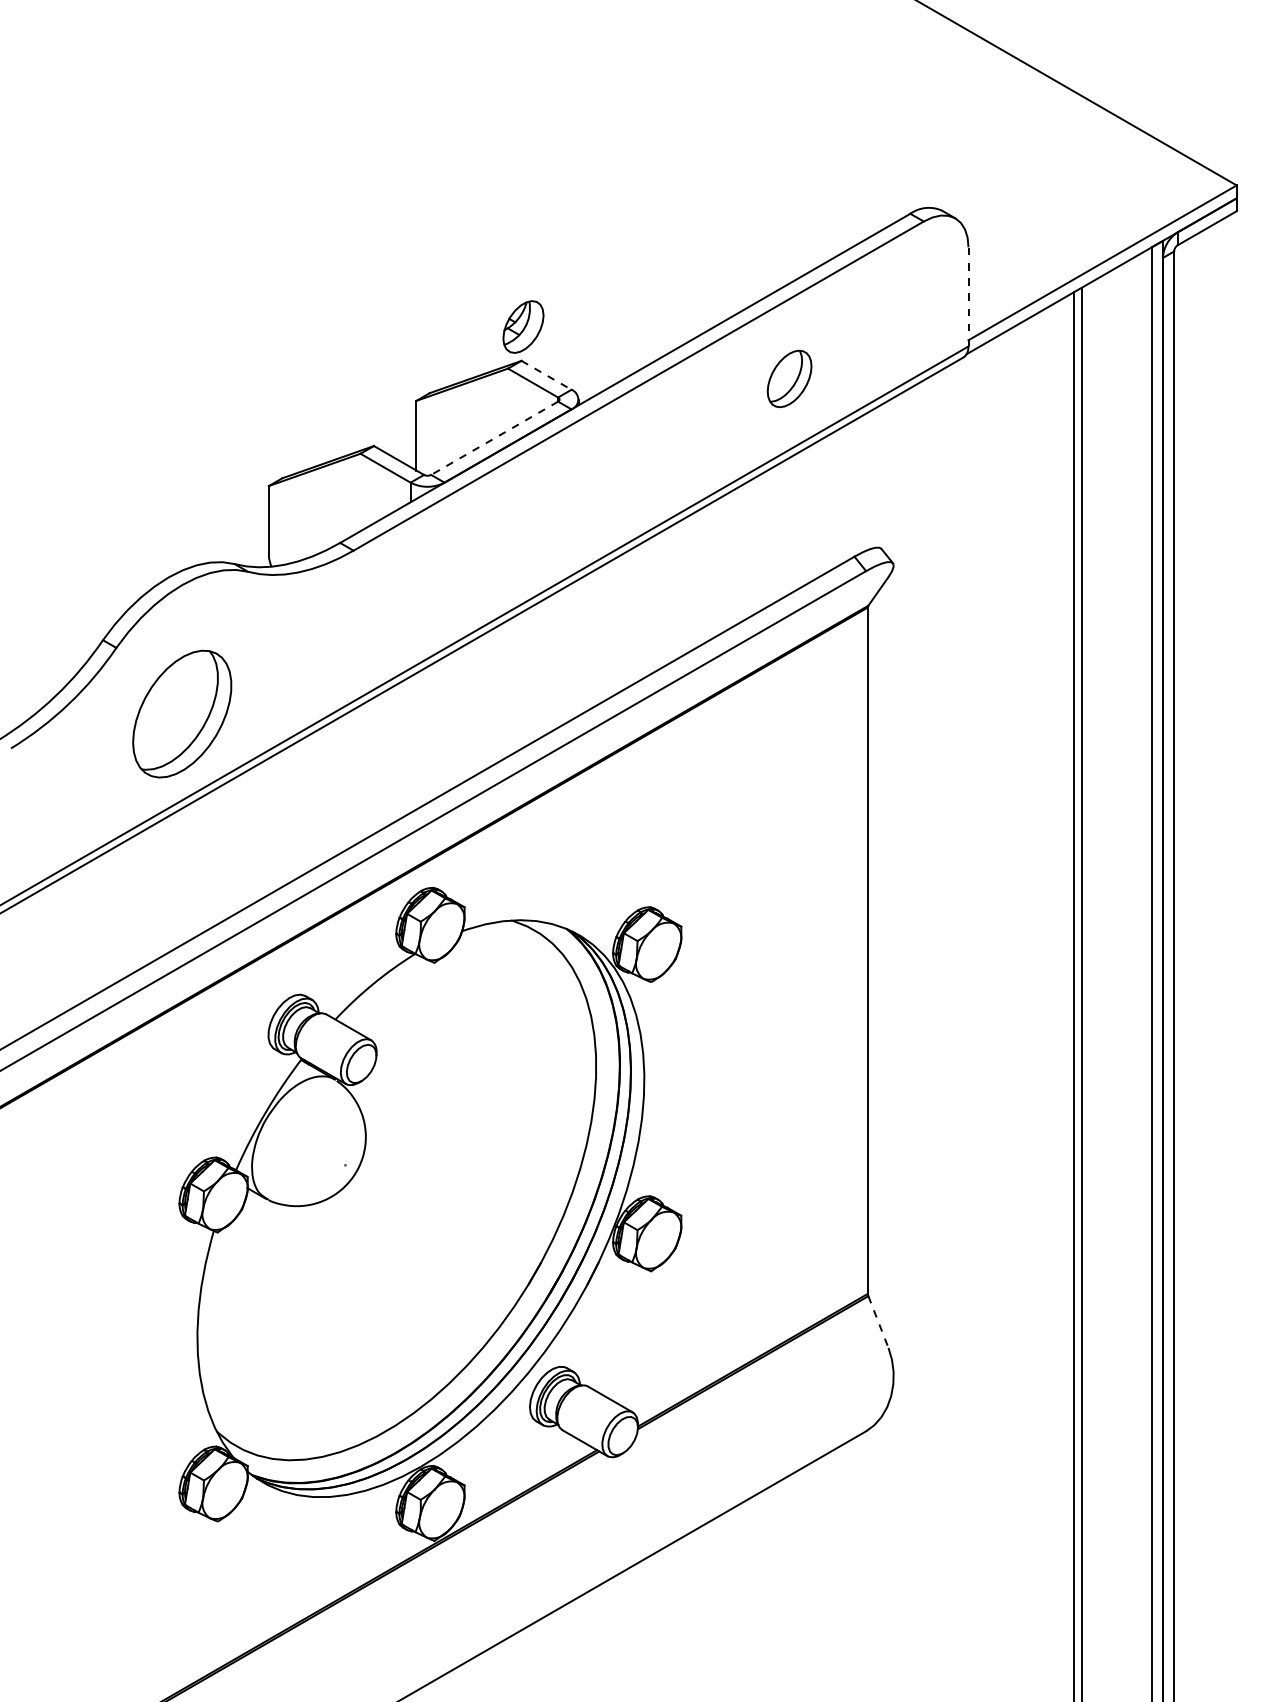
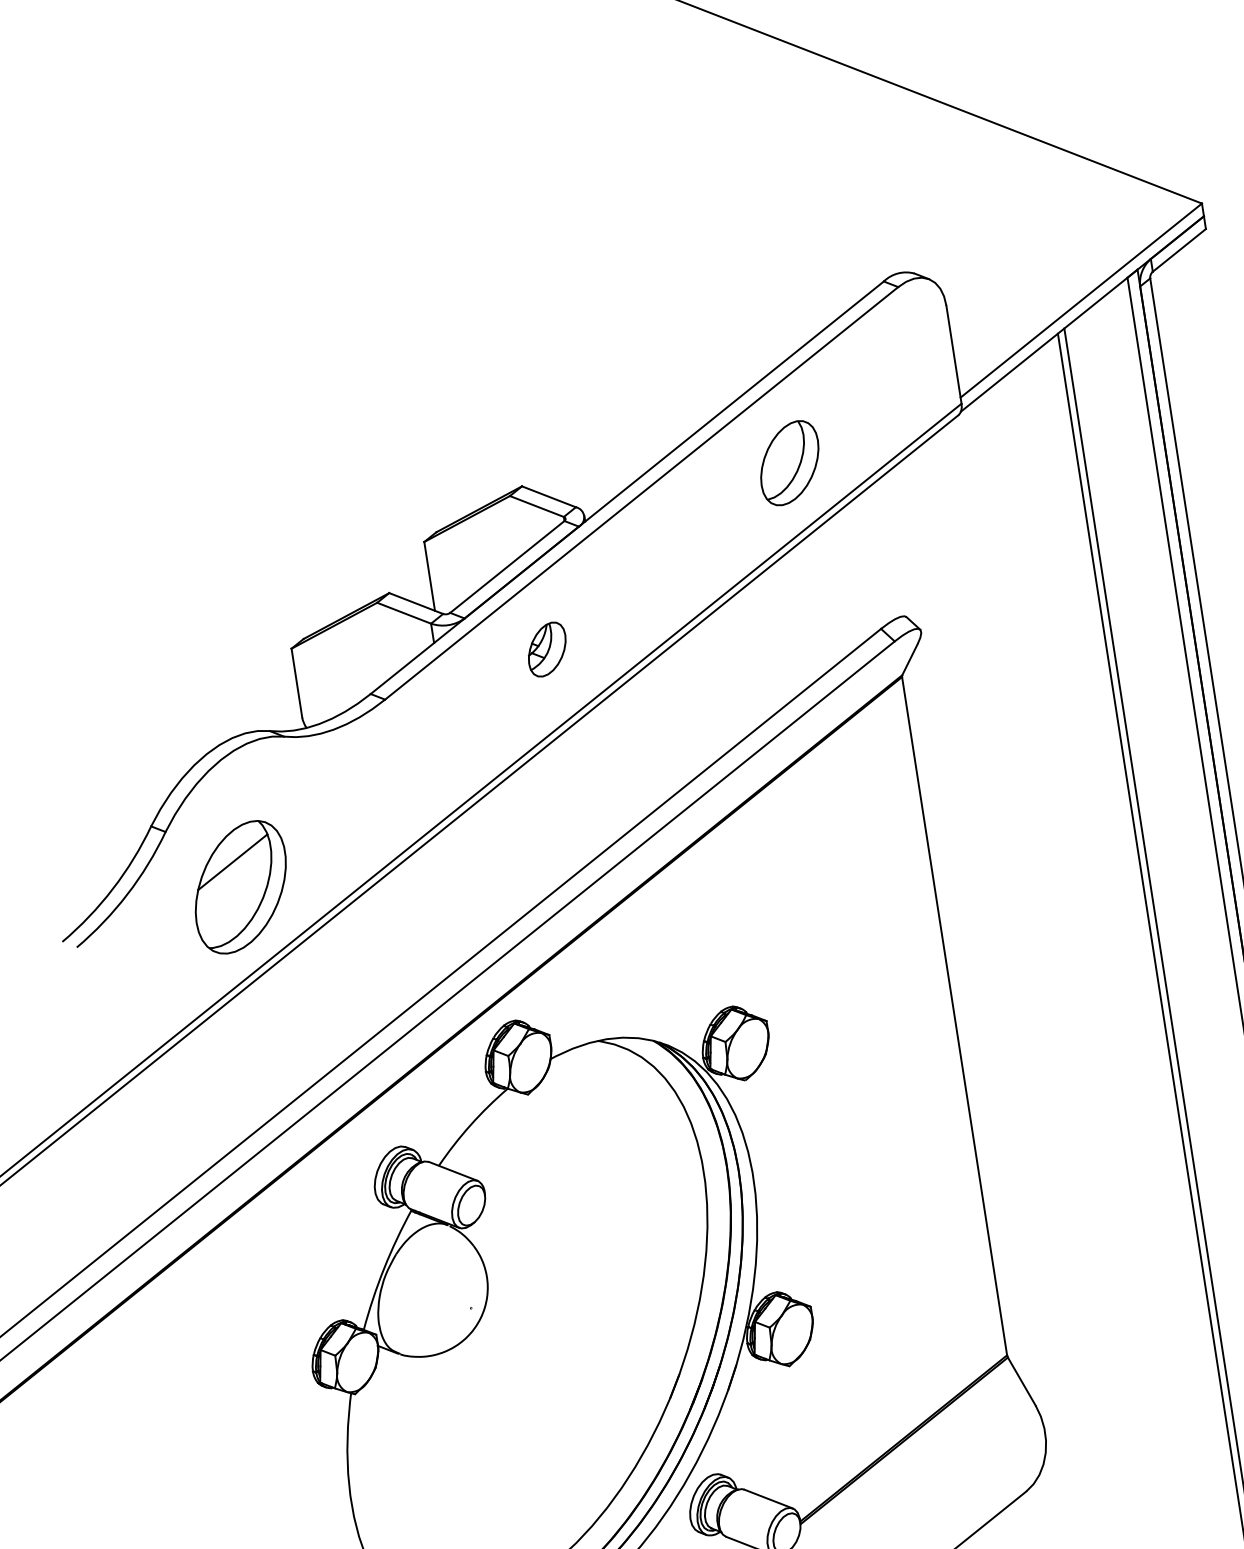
line: (968, 296) -> (953, 354), dashed -> solid
part: (523, 326) -> (547, 649), moved
line: (546, 375) -> (548, 496), dashed -> solid
part: (789, 378) -> (789, 462), size x1.43
line: (494, 438) -> (507, 567), dashed -> solid
line: (177, 687) -> (232, 861), added
line: (878, 1322) -> (1021, 1382), dashed -> solid

